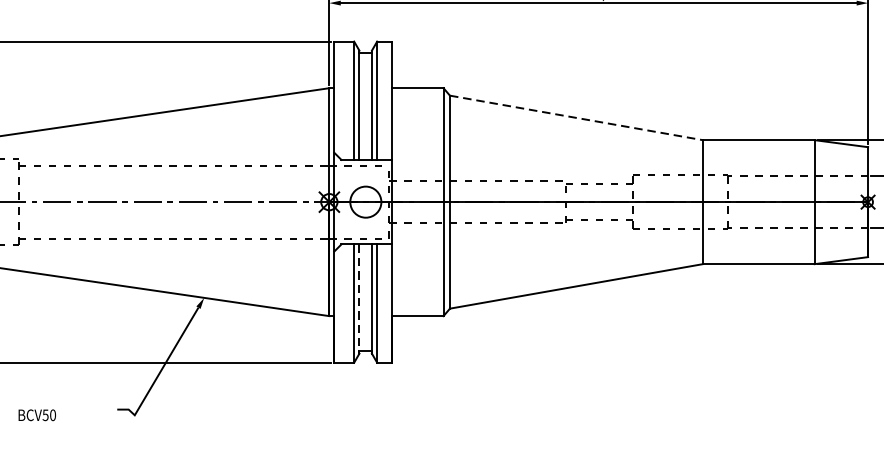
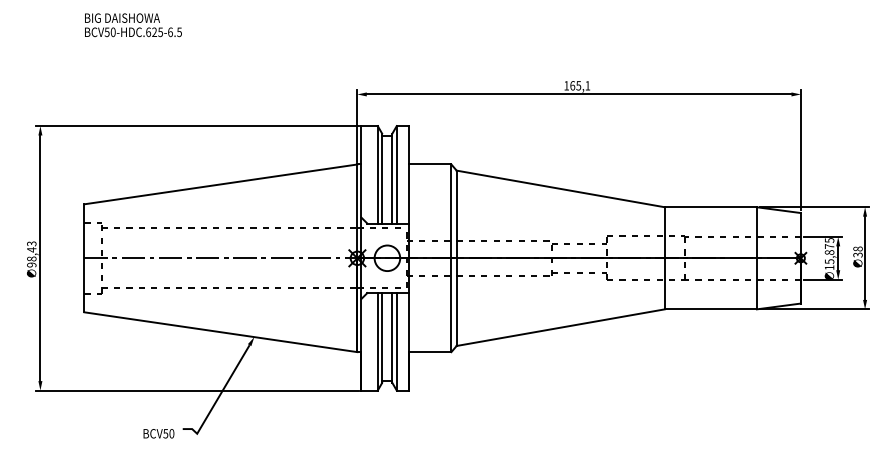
line: (576, 117) -> (560, 188), dashed -> solid
line: (359, 299) -> (382, 338), dashed -> solid
text: (36, 414) -> (158, 433), moved

